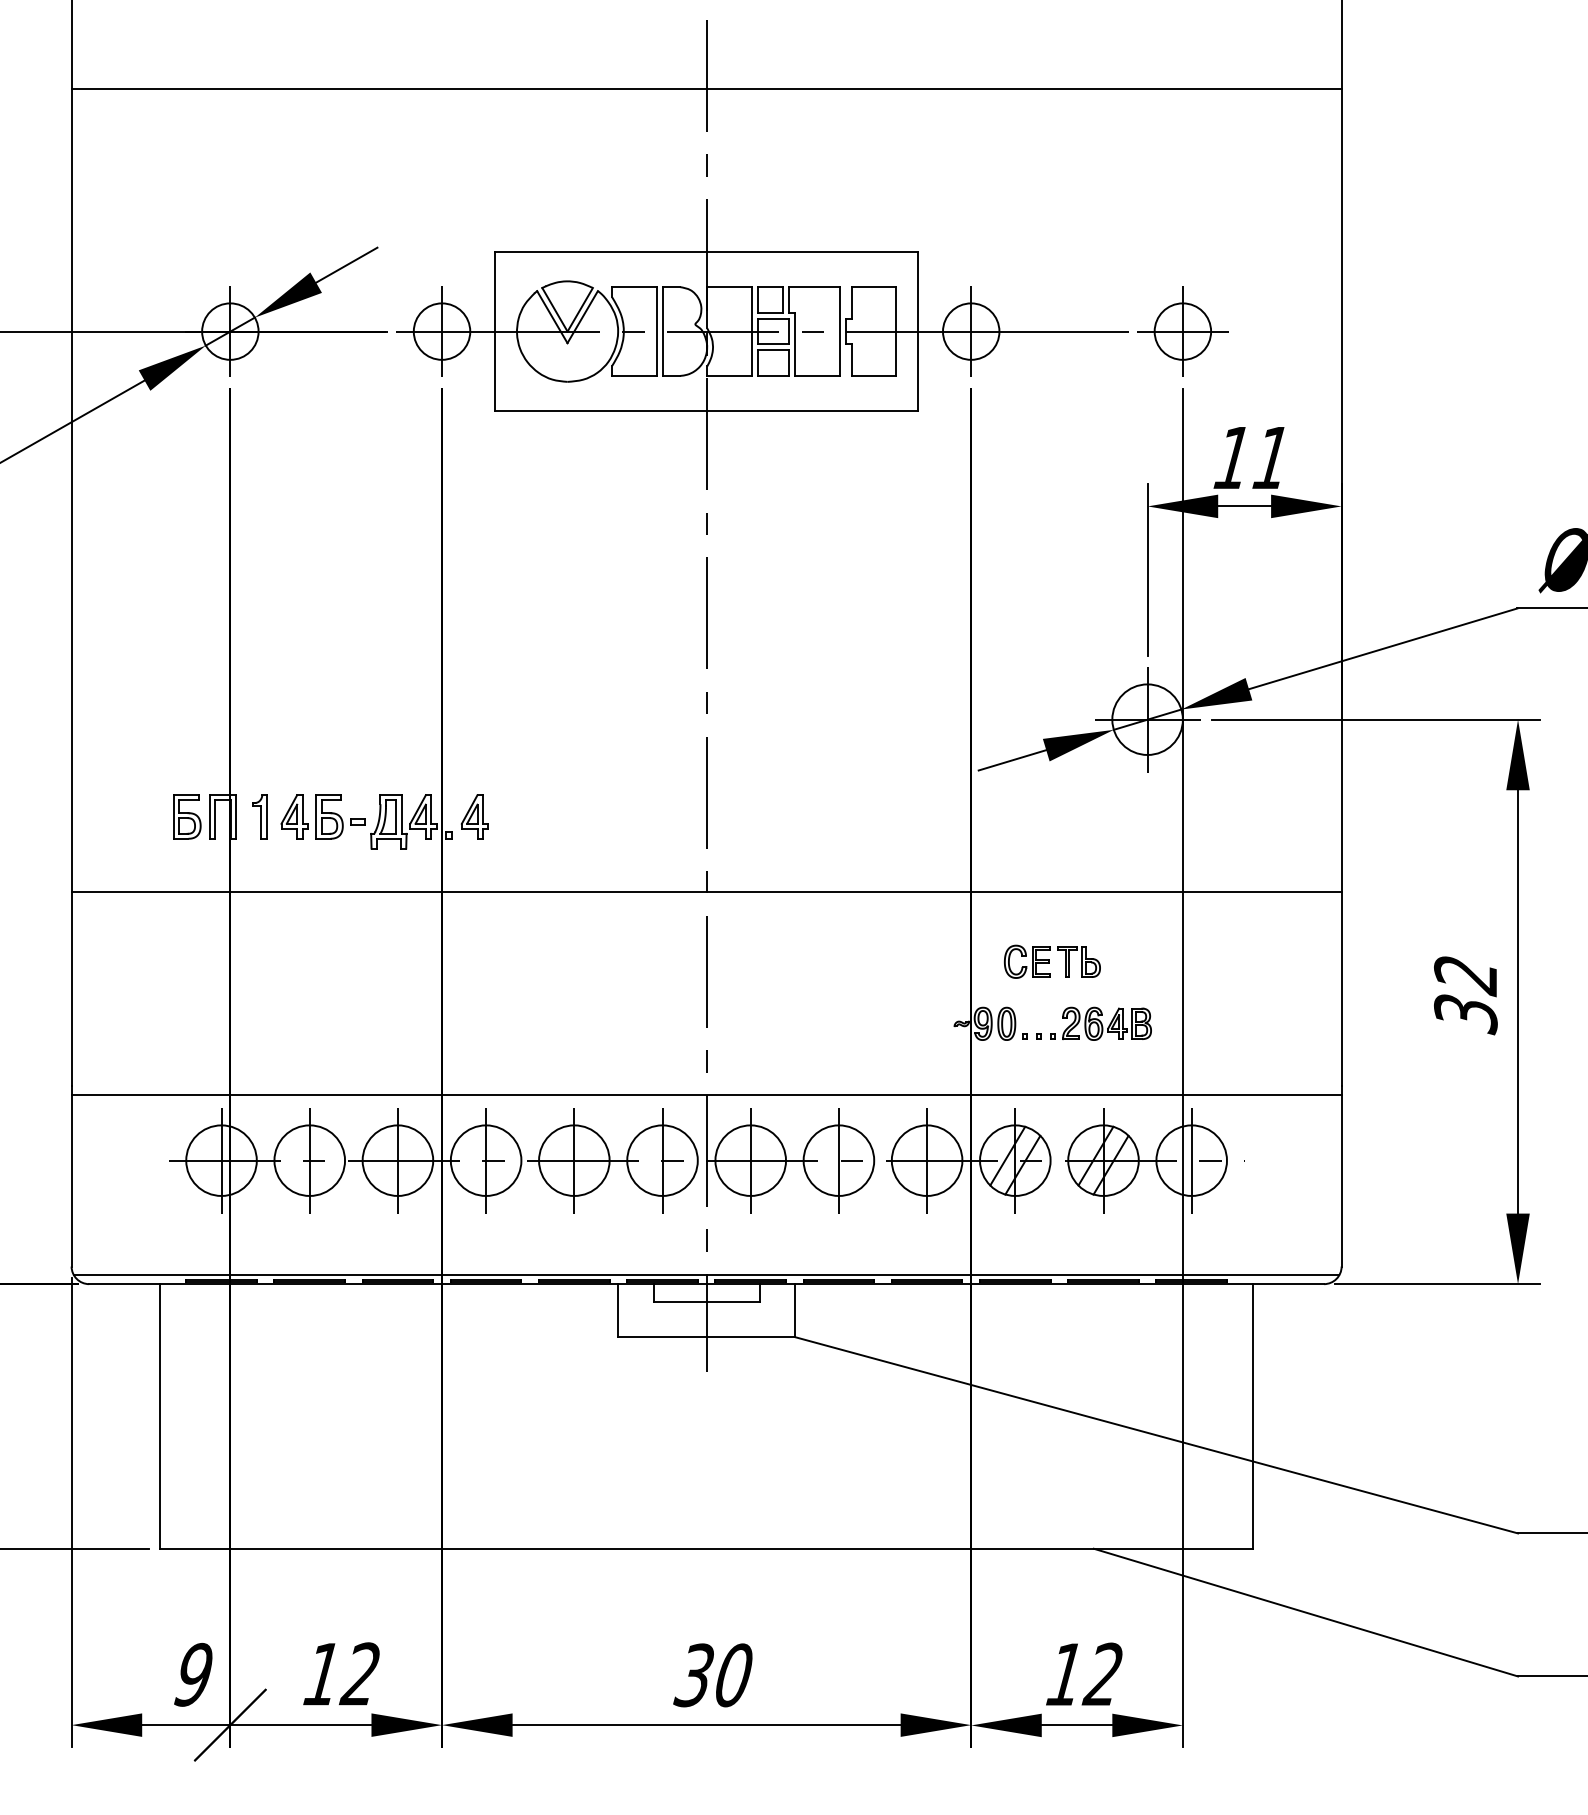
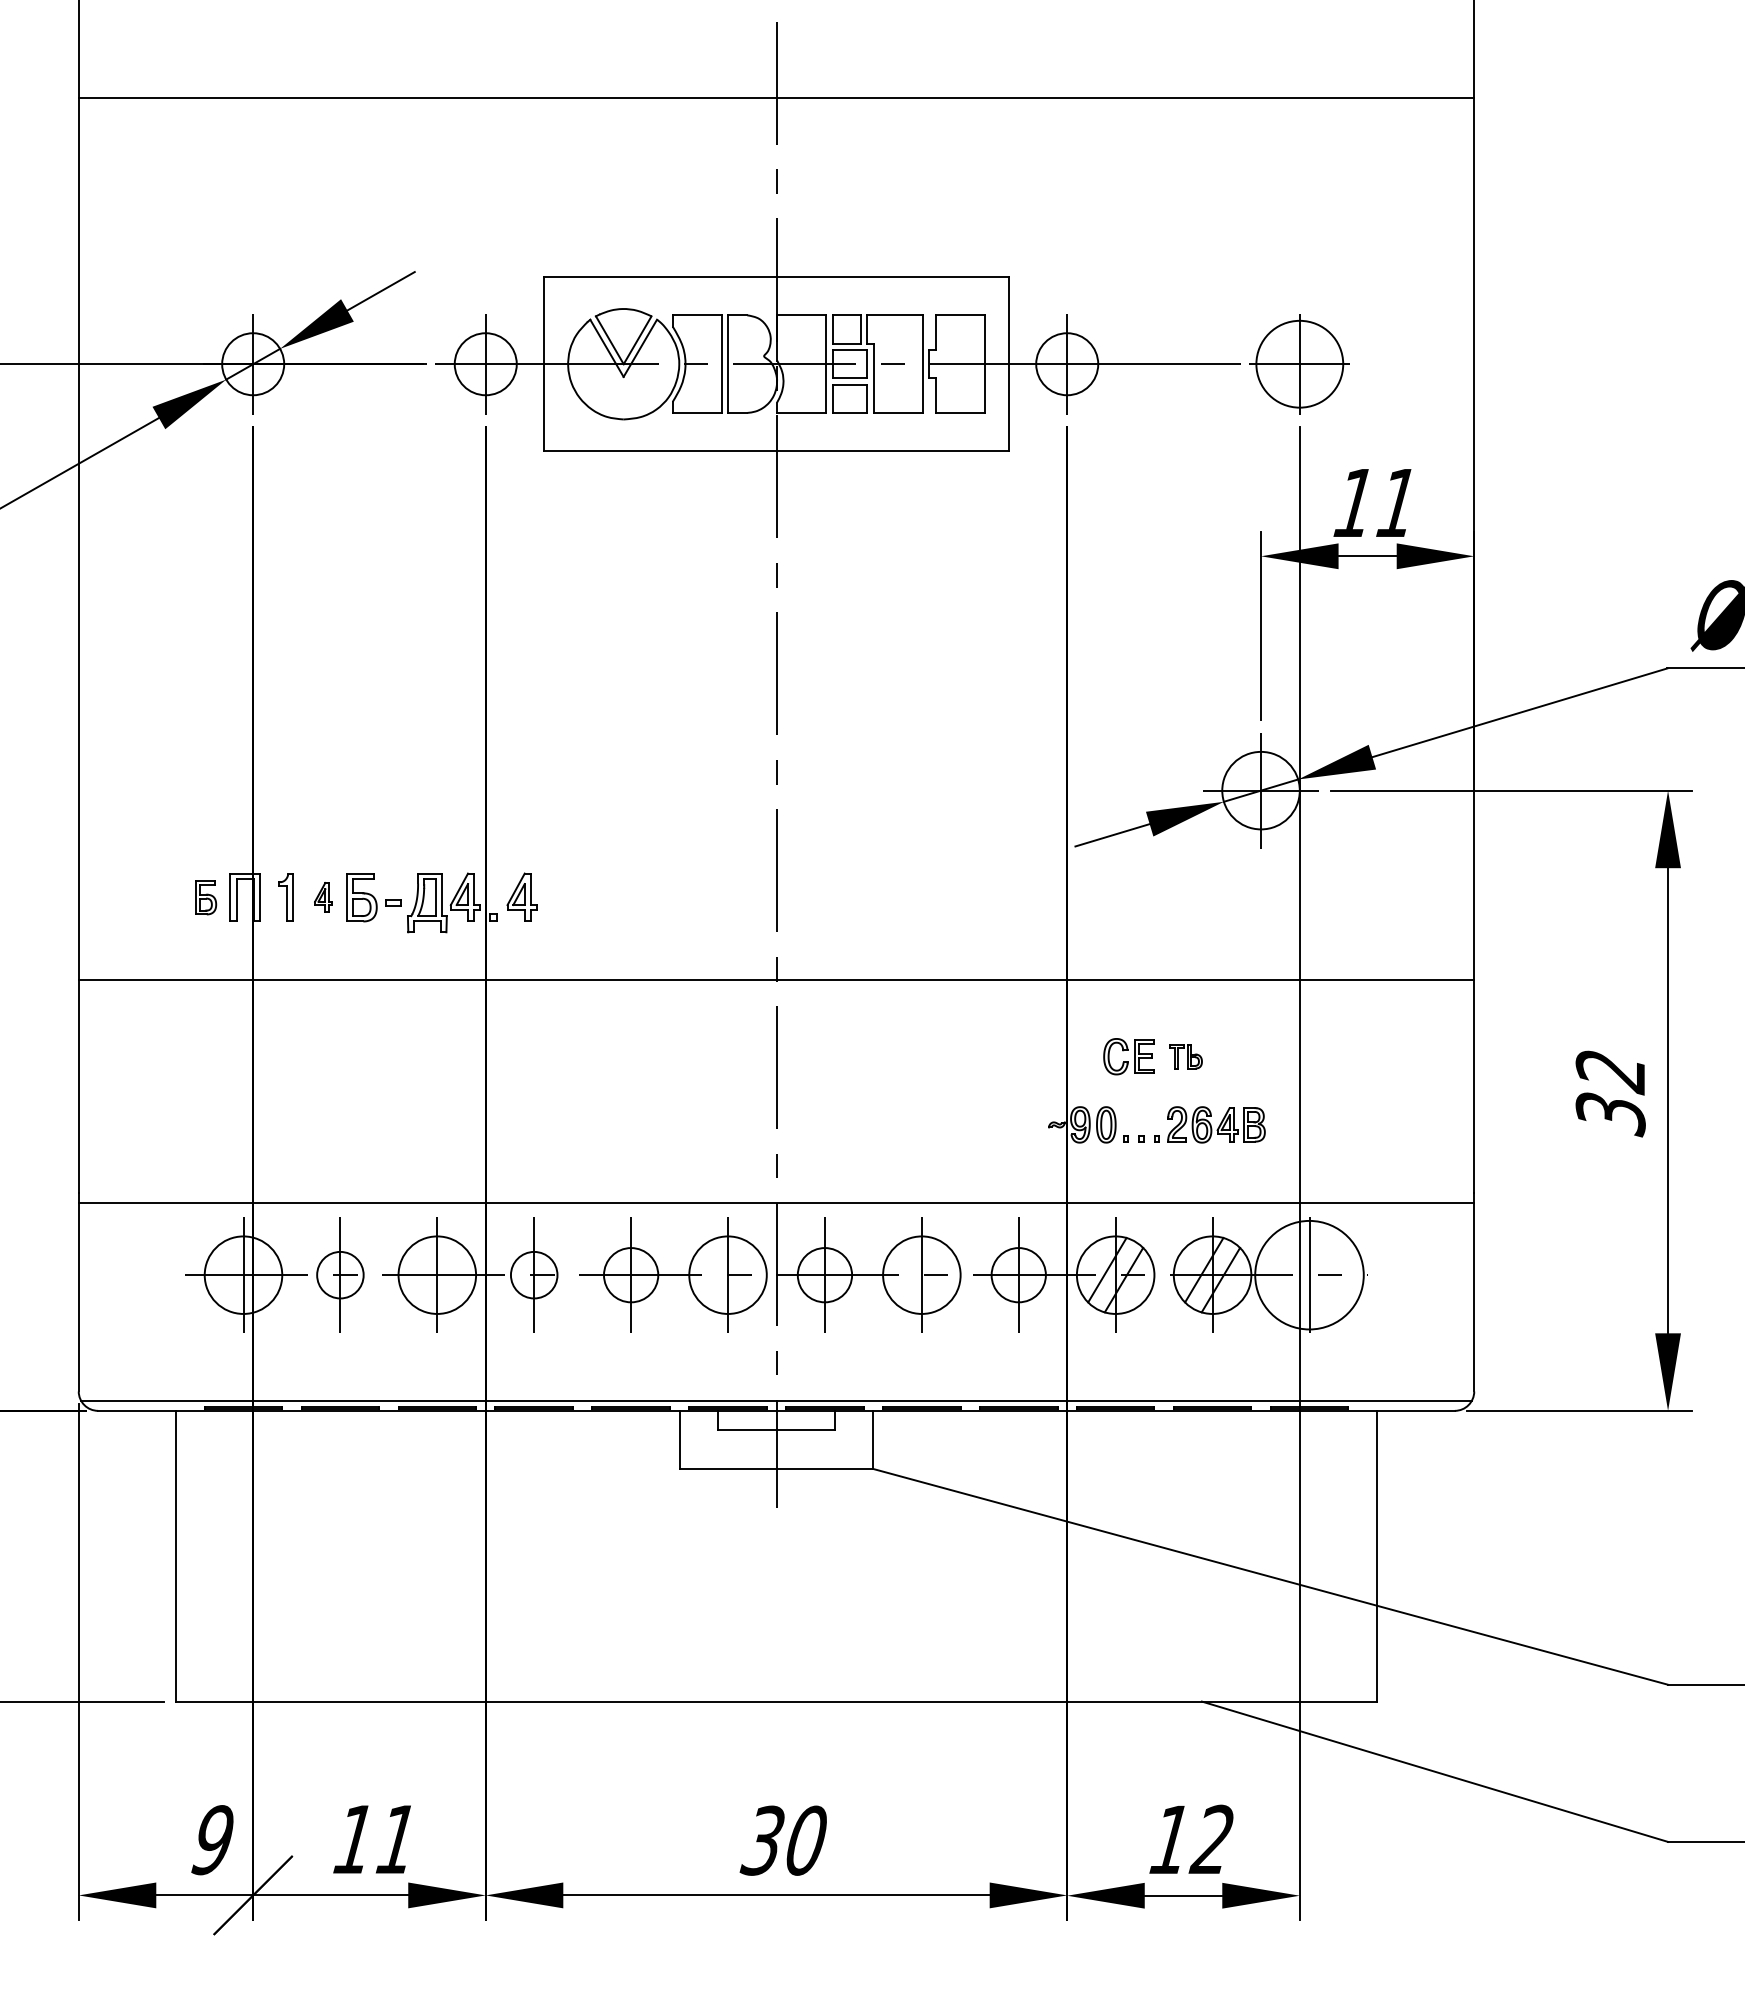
circle: (1182, 331) -> (1299, 364), size x1.4
part: (186, 816) -> (205, 897), size x0.7
part: (294, 816) -> (323, 896), size x0.6
part: (1078, 961) -> (1185, 1056), size x0.7
circle: (309, 1160) -> (340, 1274), size x0.6
circle: (485, 1160) -> (533, 1274), size x0.6
circle: (573, 1160) -> (630, 1274), size x0.7
circle: (750, 1160) -> (824, 1274), size x0.7
circle: (926, 1160) -> (1018, 1274), size x0.7
circle: (1191, 1160) -> (1309, 1274), size x1.4
text: (358, 1673) -> (394, 1838), 12 -> 11

